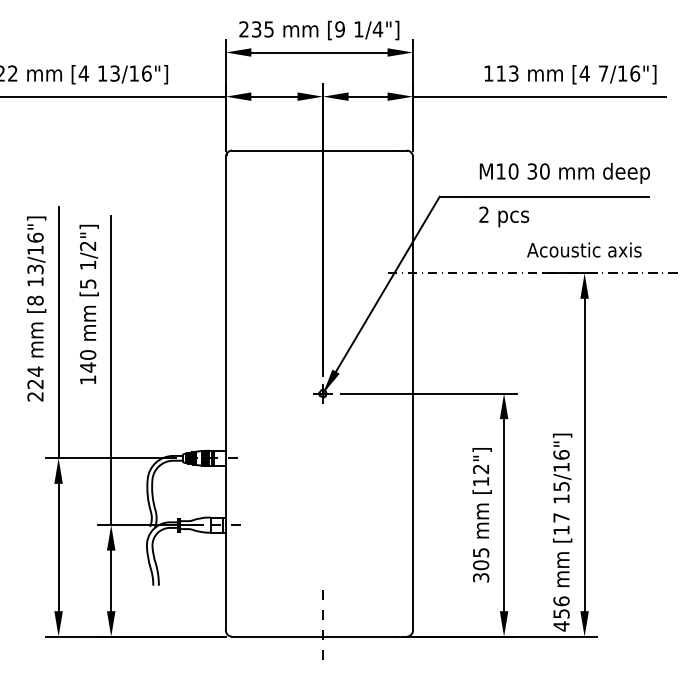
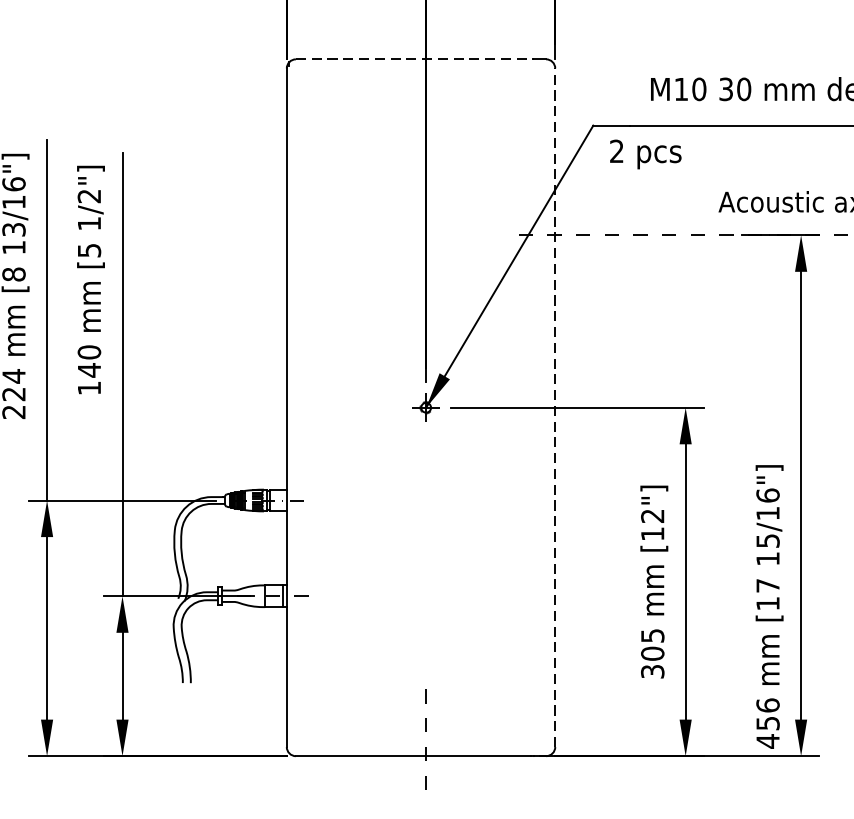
line: (315, 150) -> (415, 59), solid -> dashed
text: (504, 216) -> (646, 153), moved
line: (413, 393) -> (555, 407), solid -> dashed

